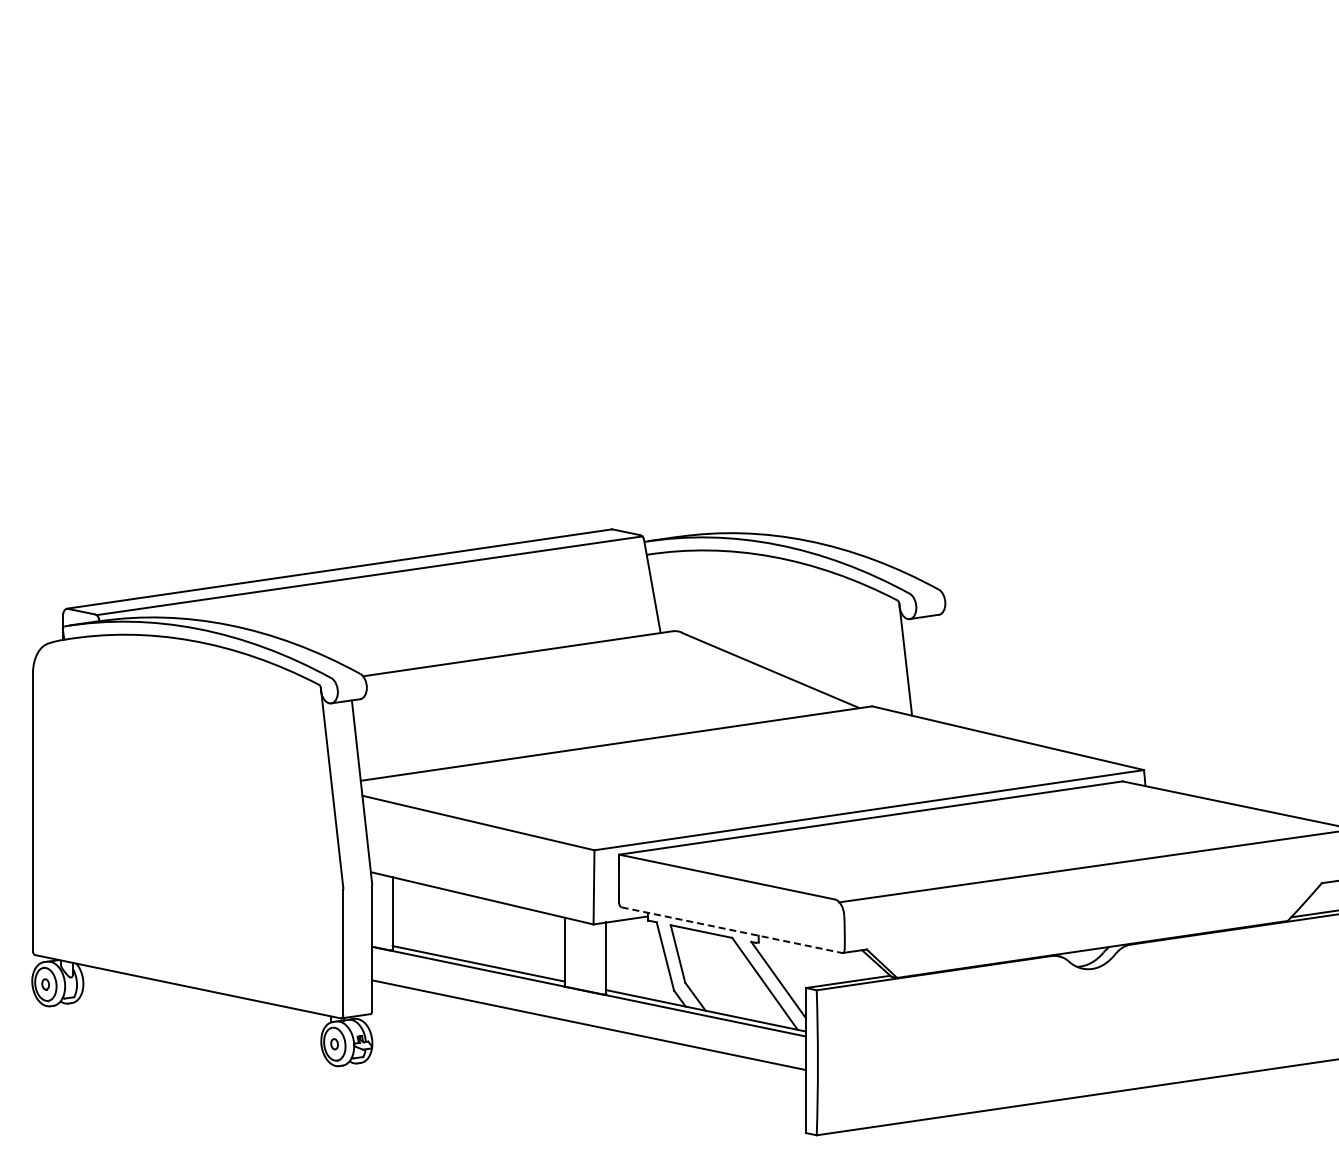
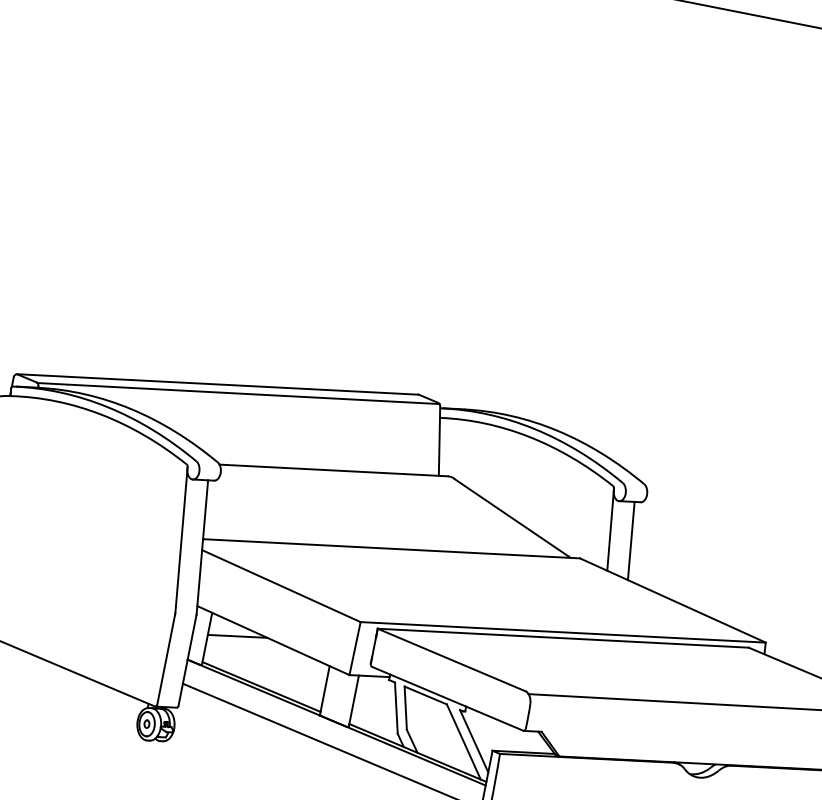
line: (936, 669) -> (631, 541), added
line: (432, 902) -> (237, 636), added
line: (731, 930) -> (447, 699), dashed -> solid

